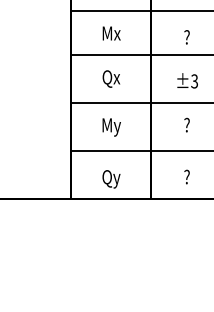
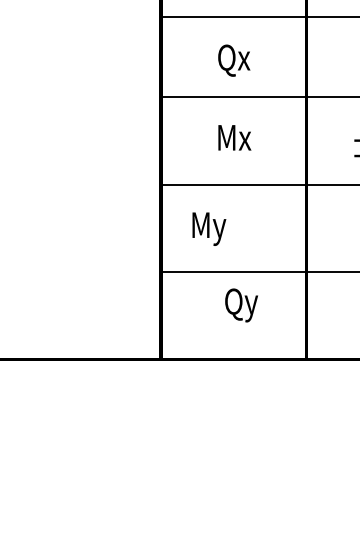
text: (111, 34) -> (234, 59), Mx -> Qx
text: (111, 78) -> (234, 139), Qx -> Mx
text: (111, 127) -> (208, 229), moved
text: (111, 179) -> (241, 305), moved

